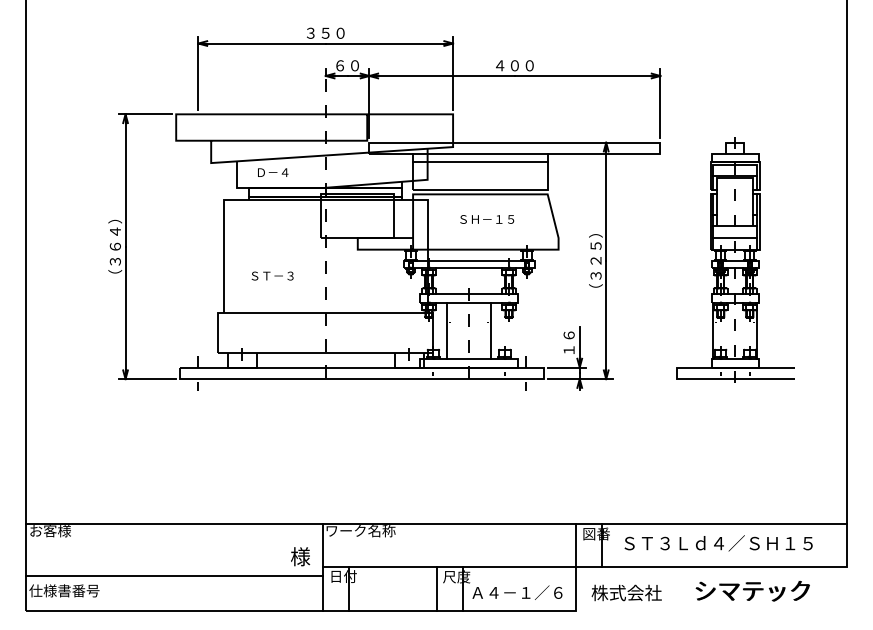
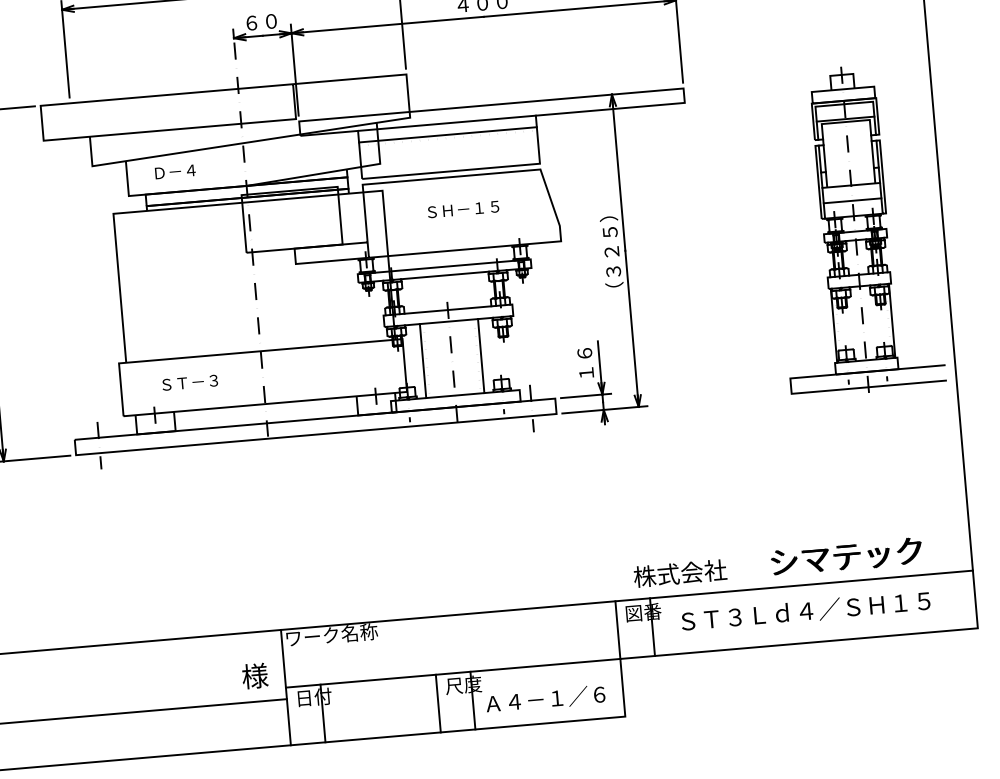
part: (735, 259) -> (855, 229), moved
text: (272, 275) -> (189, 382), moved
text: (700, 590) -> (777, 561), moved

